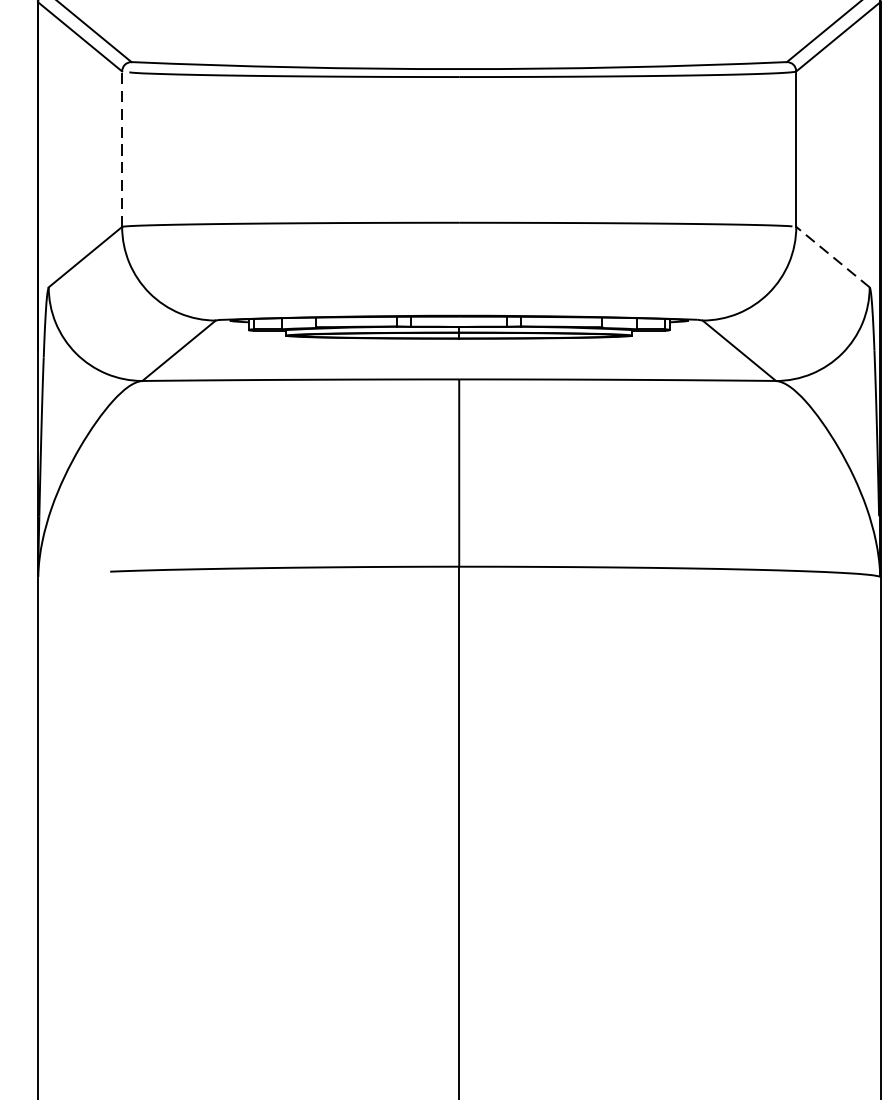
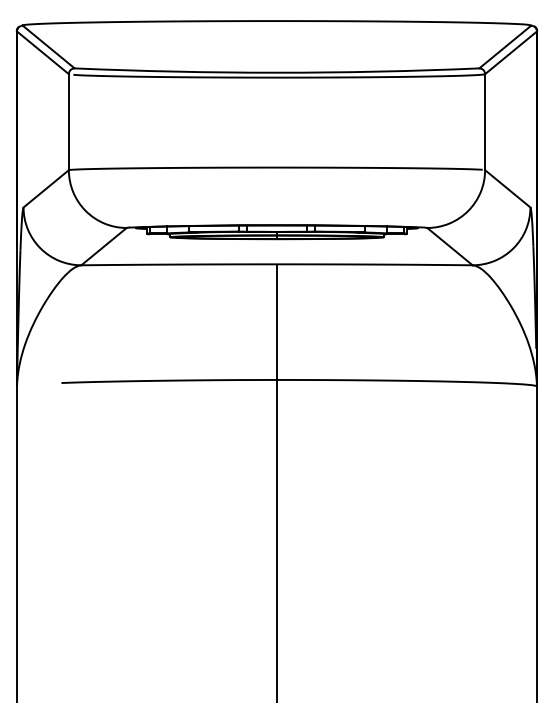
line: (121, 149) -> (68, 122), dashed -> solid
line: (832, 256) -> (507, 188), dashed -> solid

